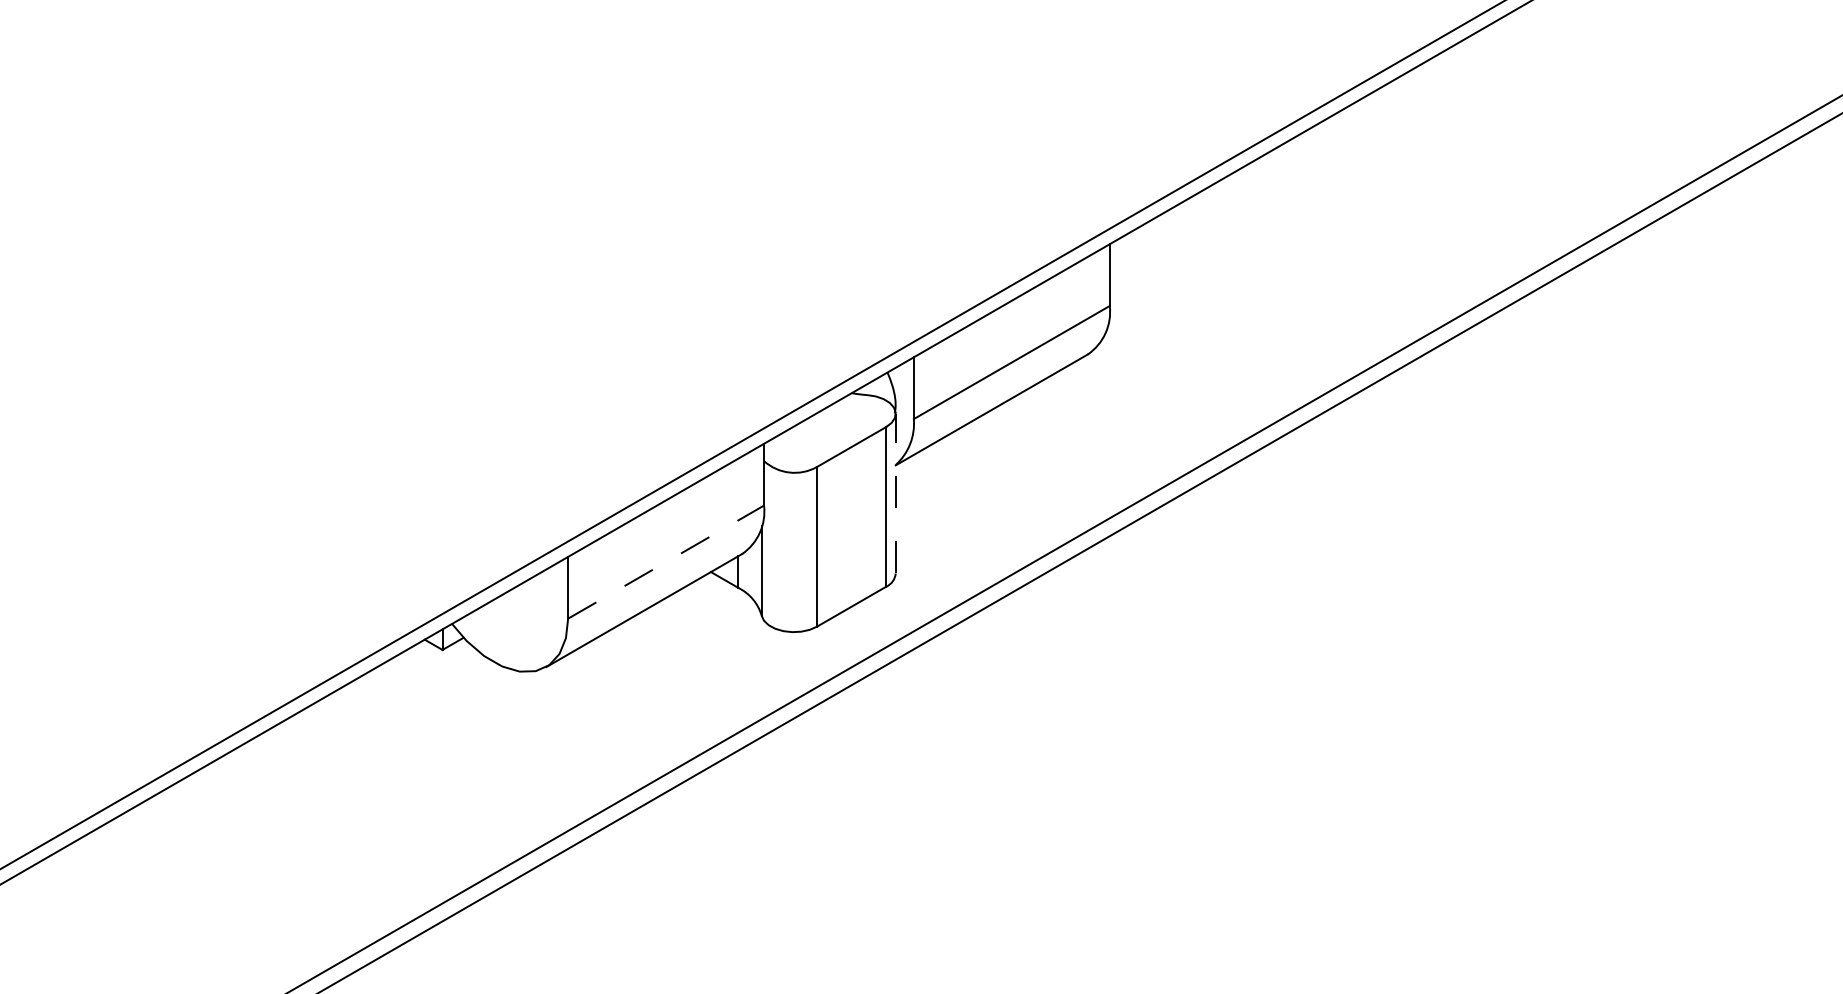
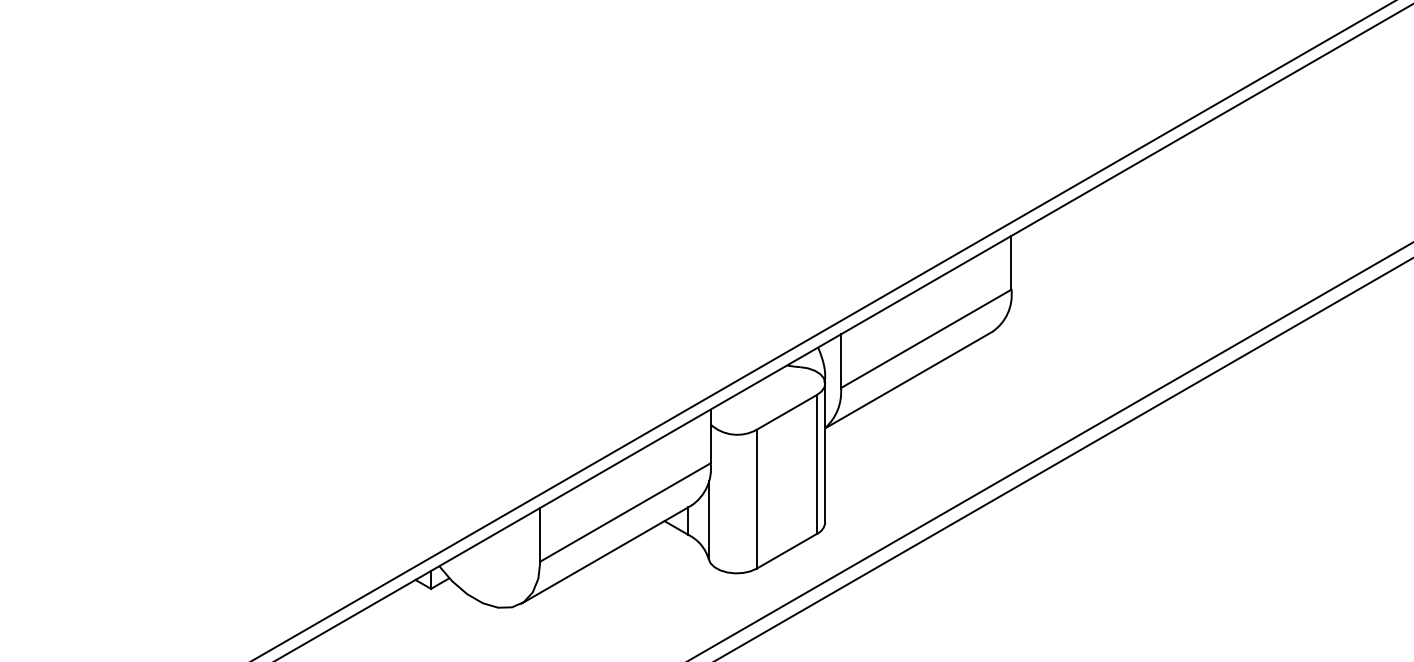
line: (895, 493) -> (825, 452), dashed -> solid
line: (666, 561) -> (625, 511), dashed -> solid

